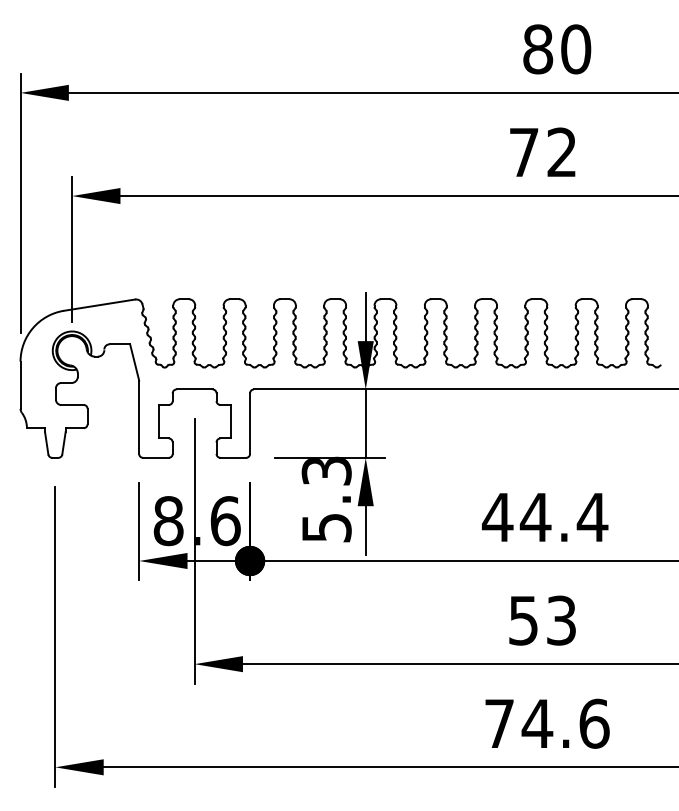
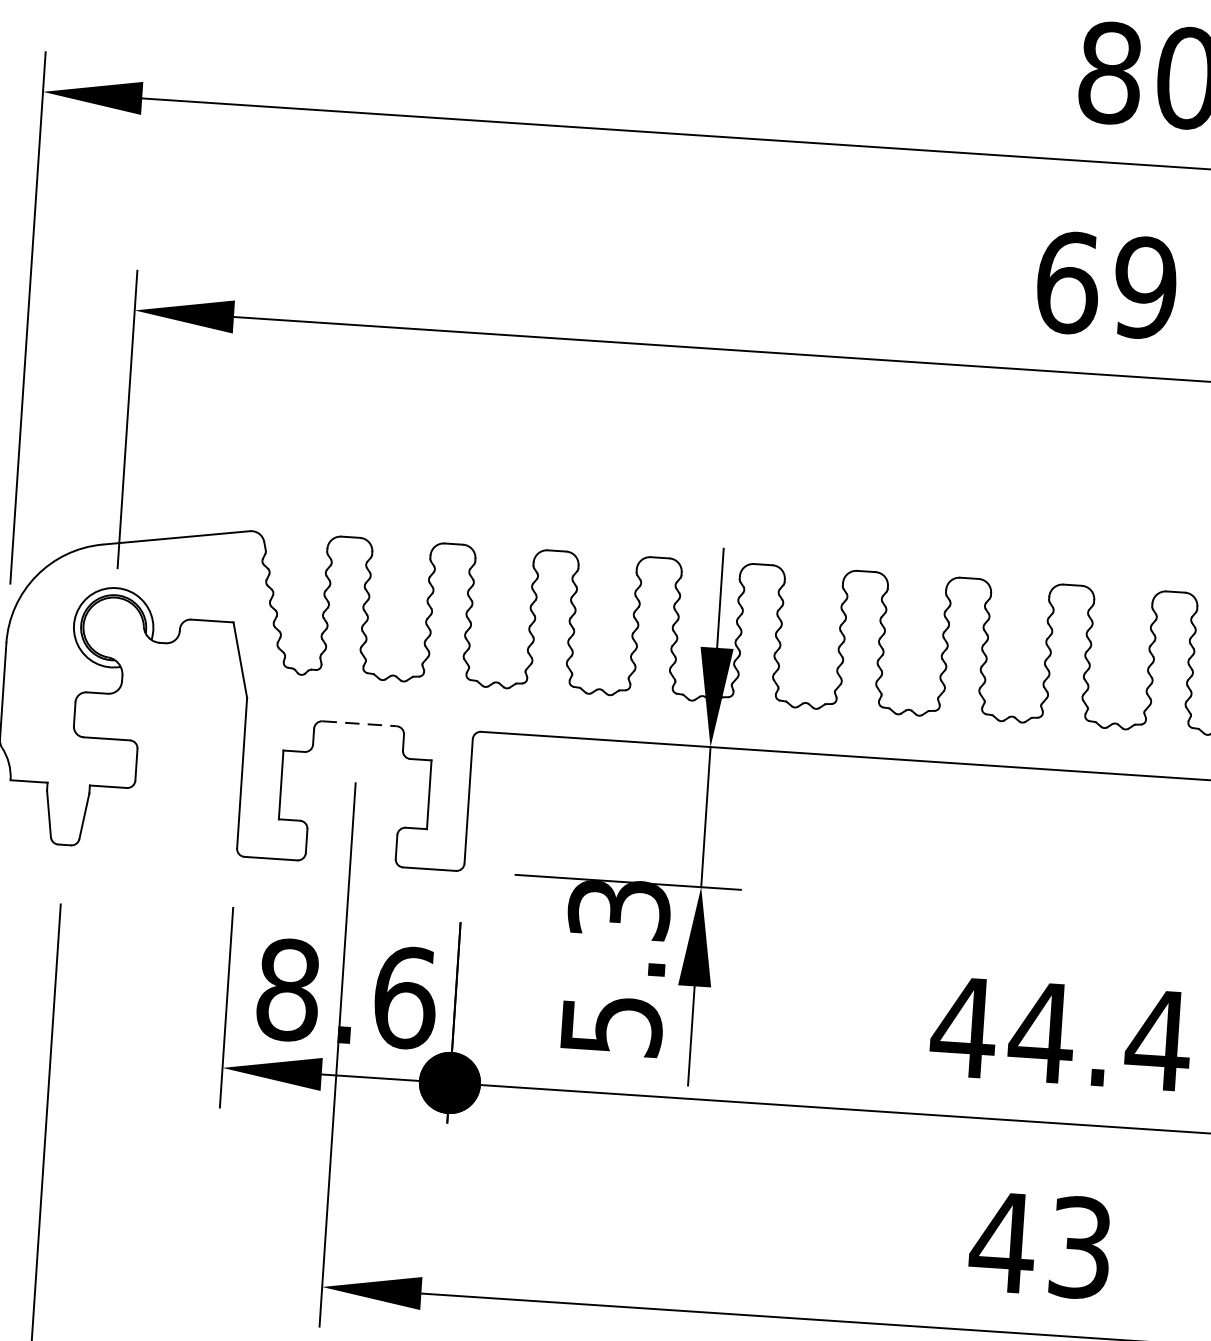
text: (542, 152) -> (1105, 285), 72 -> 69
line: (195, 389) -> (361, 723), solid -> dashed
text: (523, 620) -> (1002, 1242), 53 -> 43

